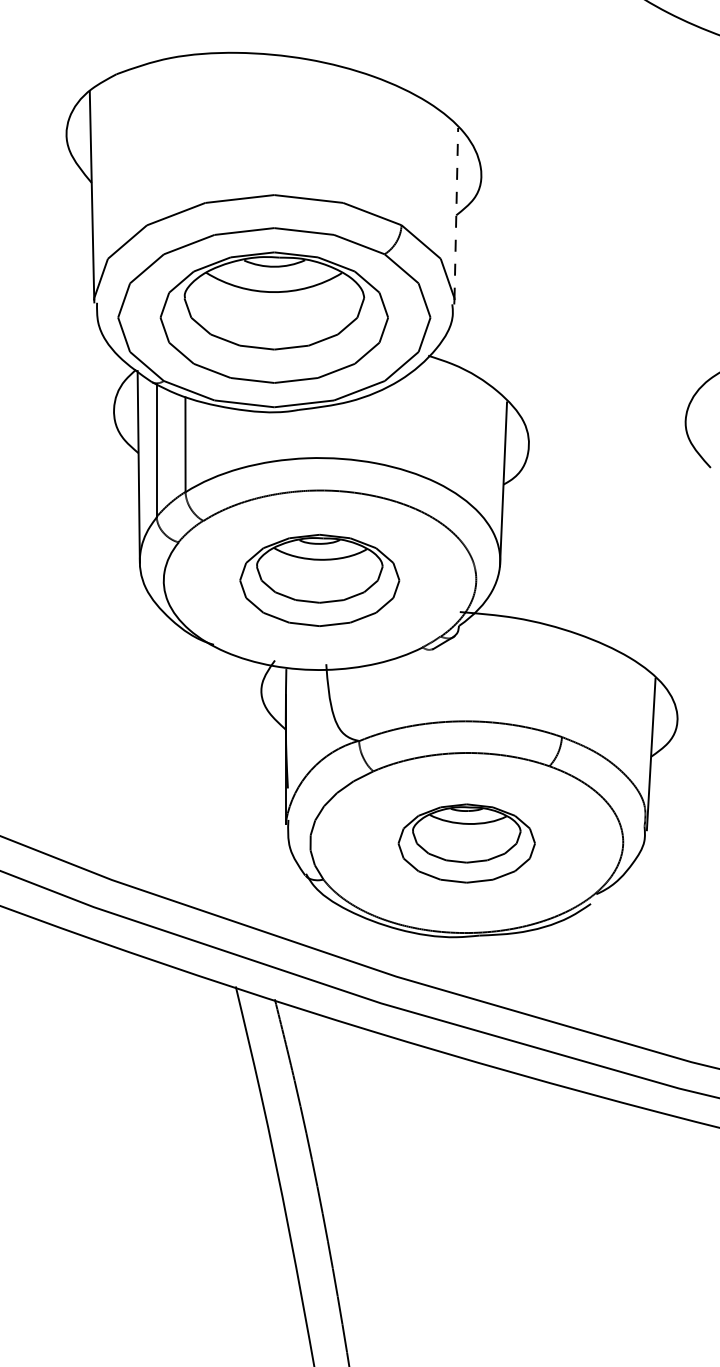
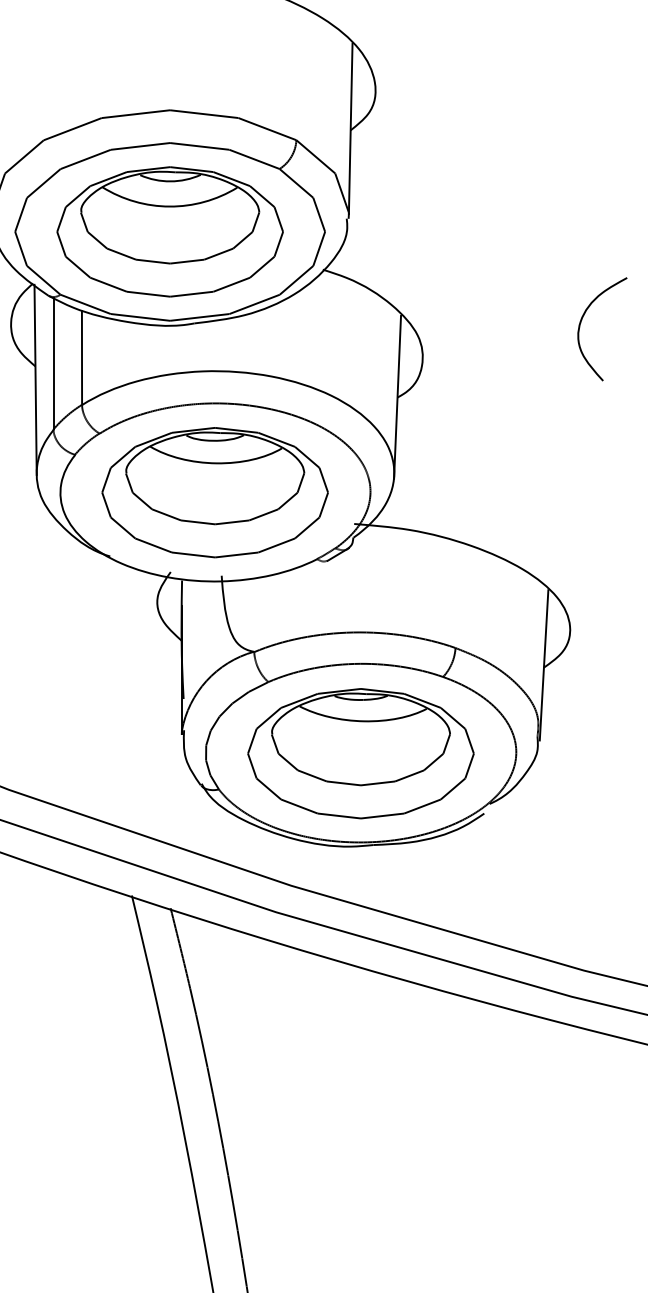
line: (456, 213) -> (350, 128), dashed -> solid
part: (319, 580) -> (214, 492), size x1.43
part: (466, 843) -> (360, 753), size x1.67

